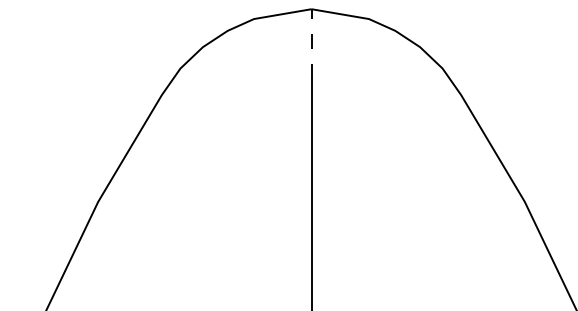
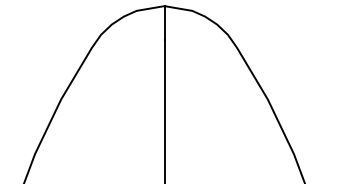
line: (311, 43) -> (164, 22), dashed -> solid

